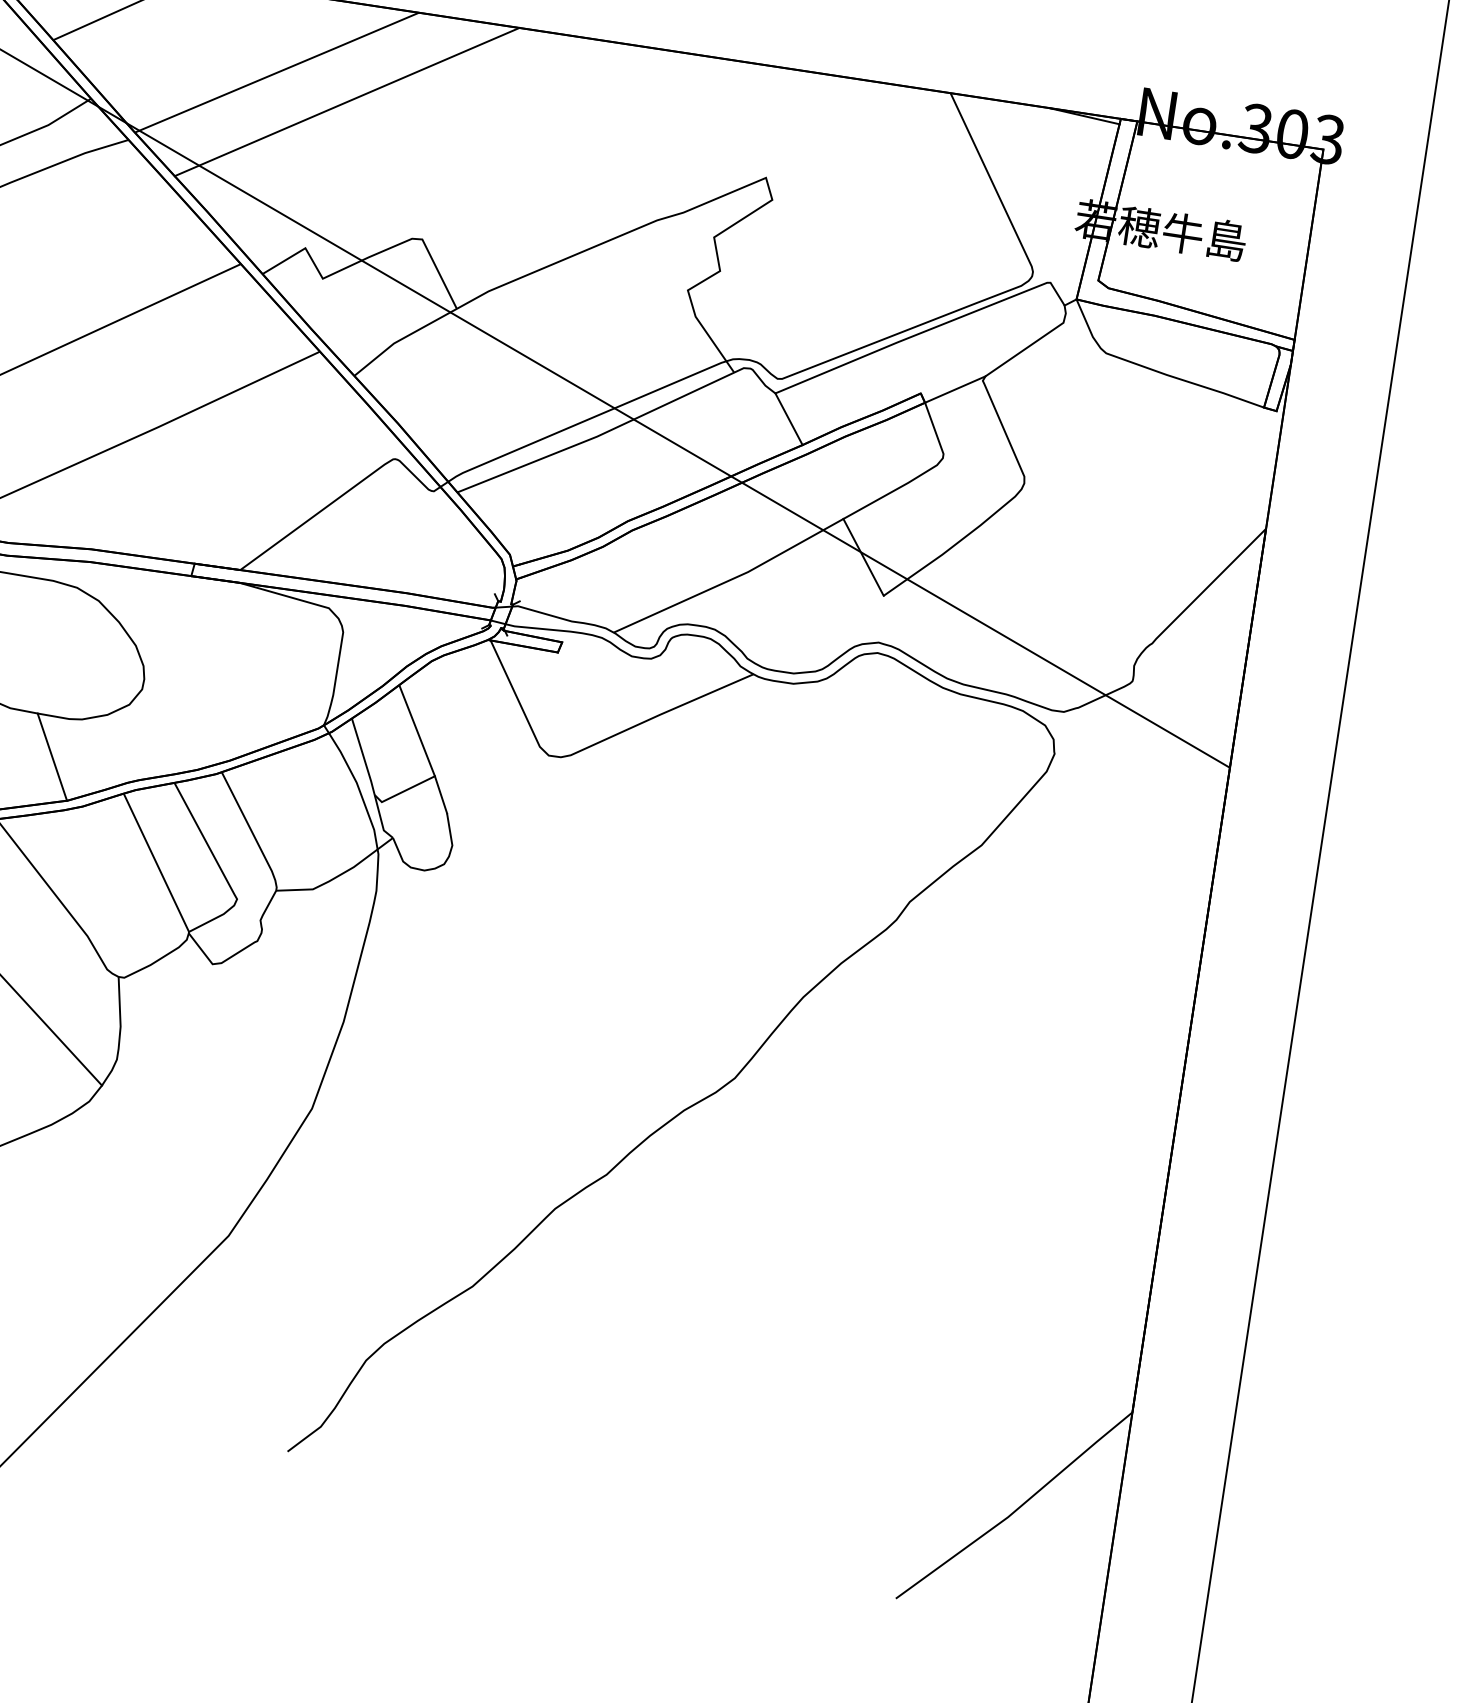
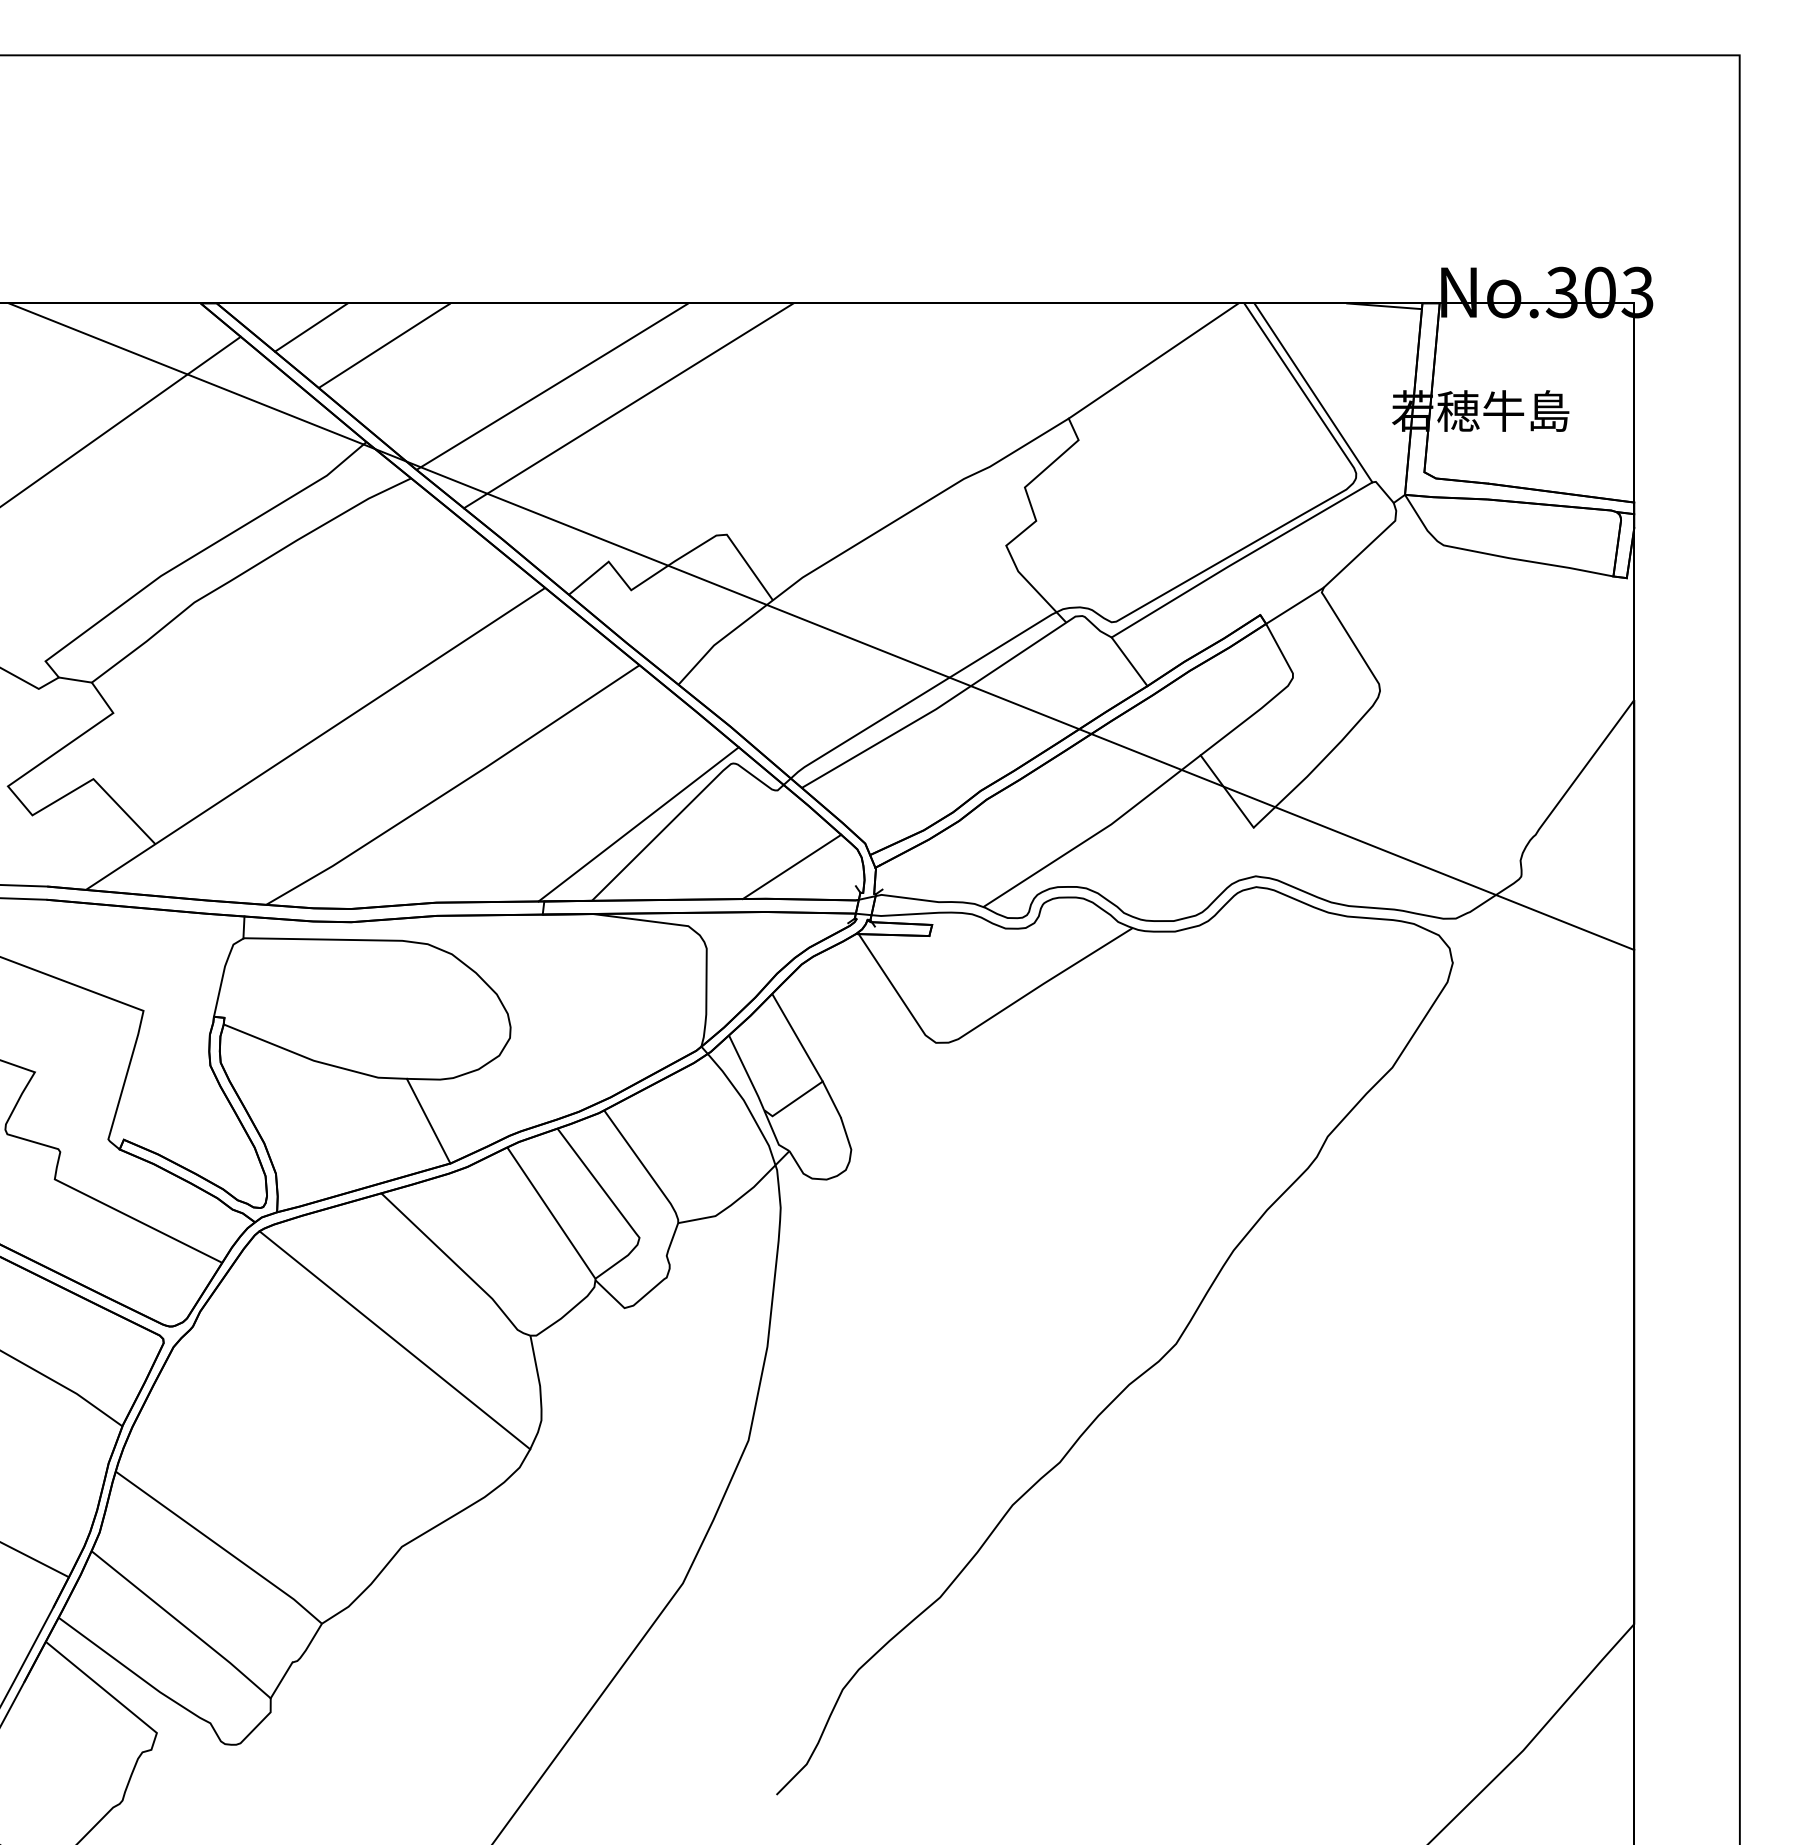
line: (855, 134) -> (1153, 360), added
line: (1003, 188) -> (1313, 392), added
line: (295, 503) -> (638, 824), added
line: (436, 566) -> (791, 866), added

